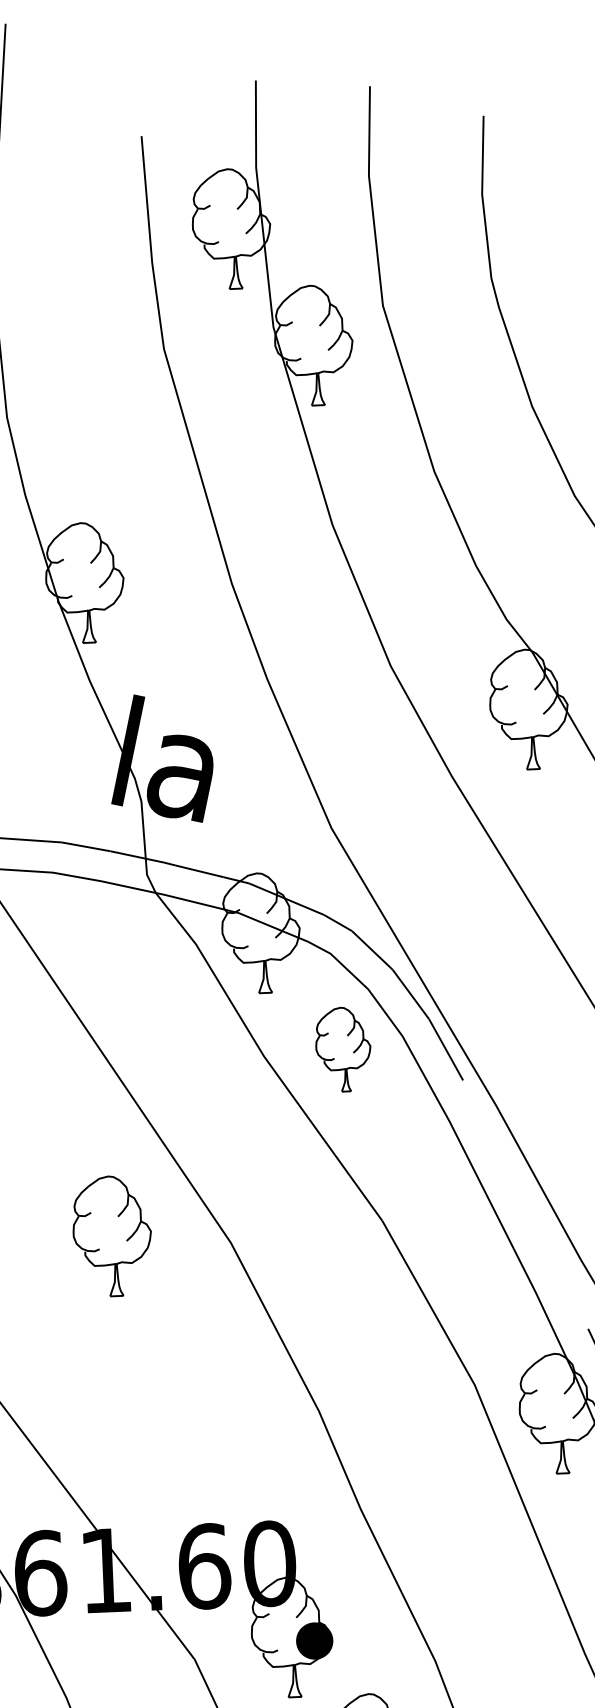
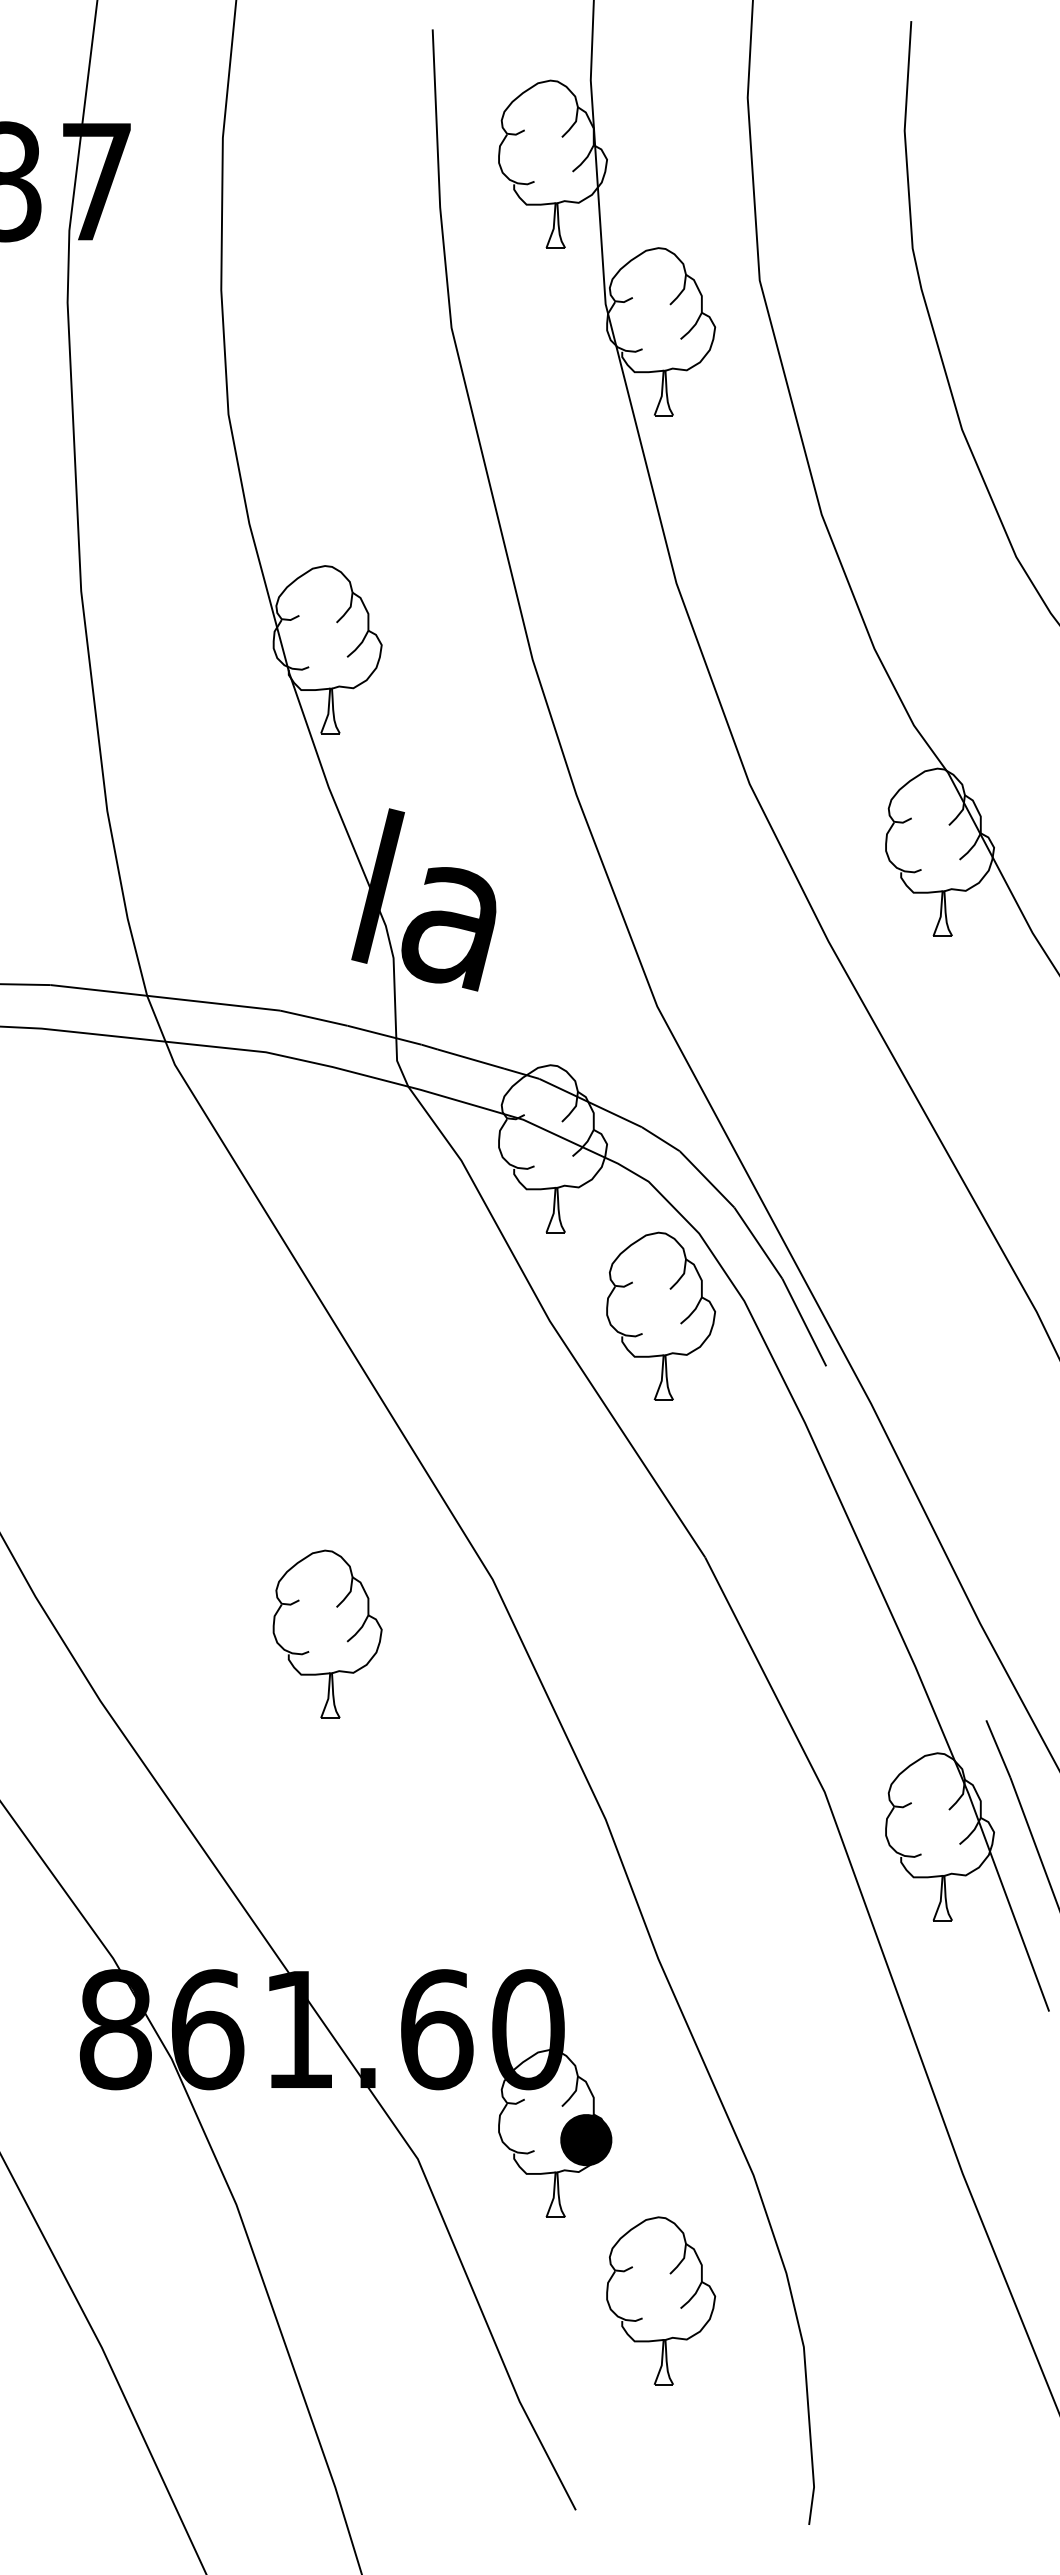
part: (343, 1049) -> (660, 1315), size x1.43
part: (112, 1235) -> (327, 1633), moved

